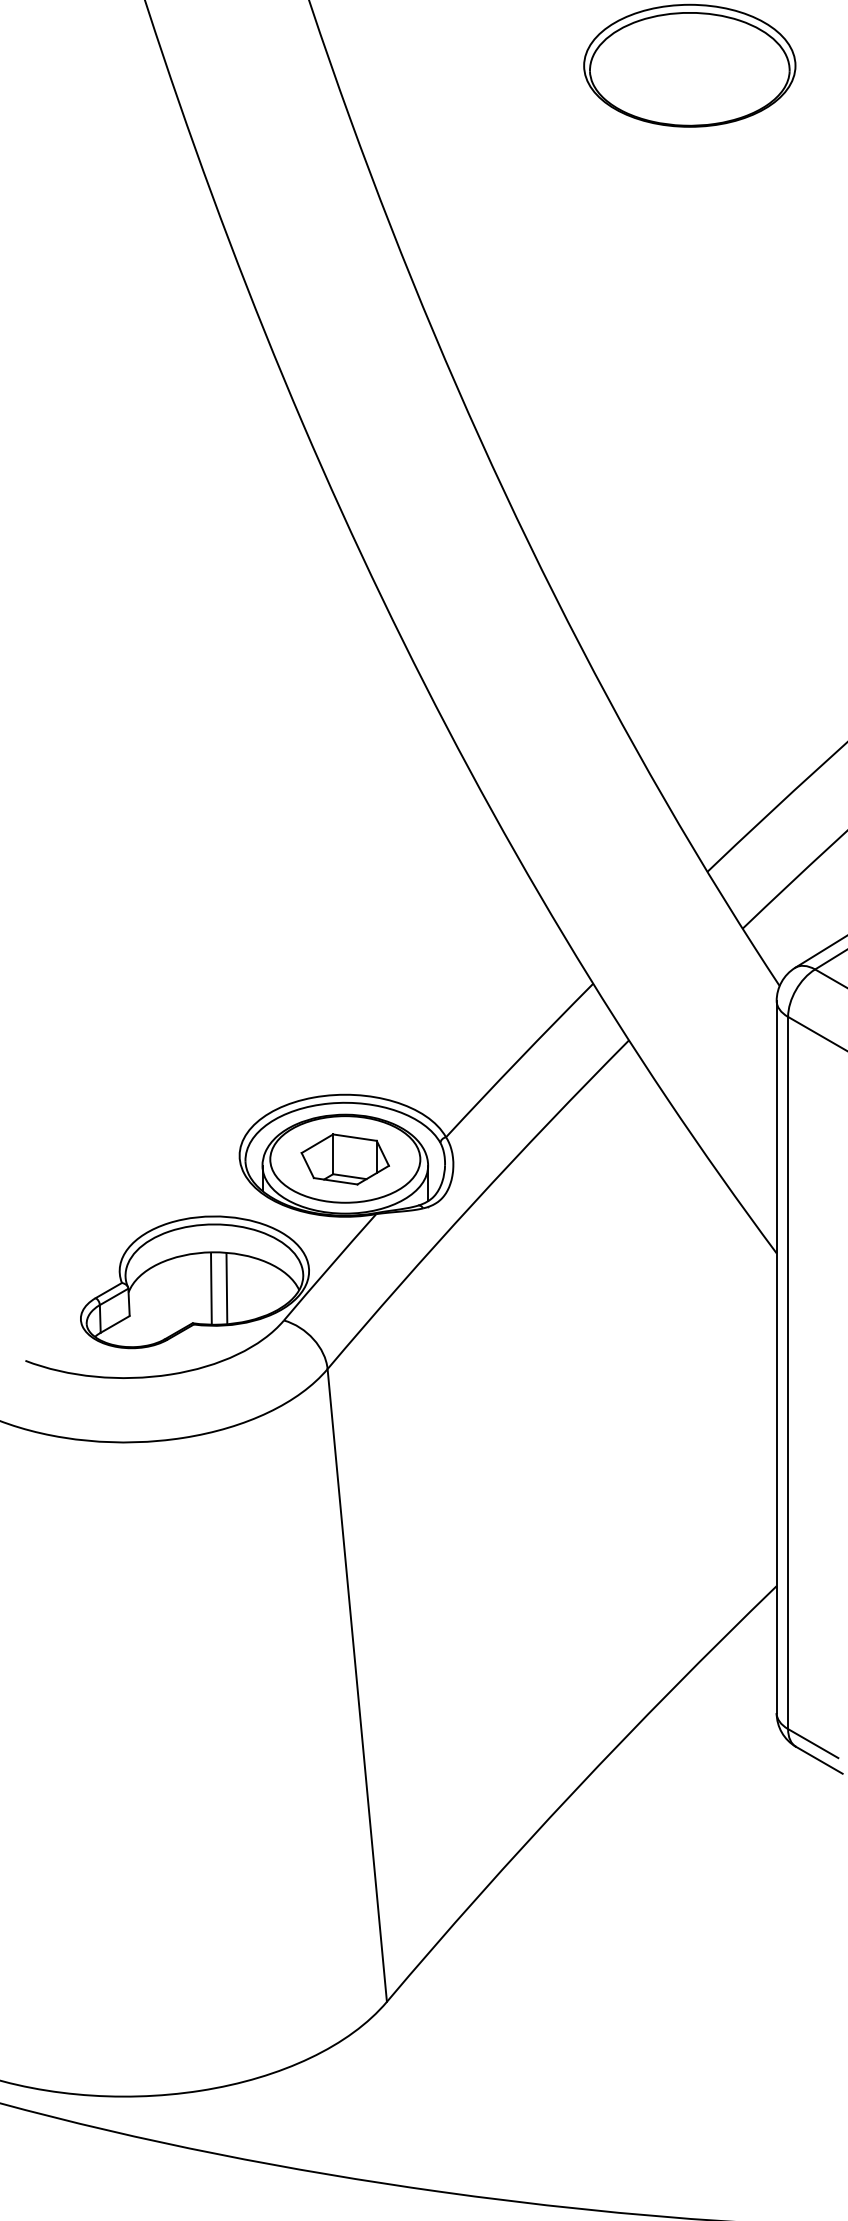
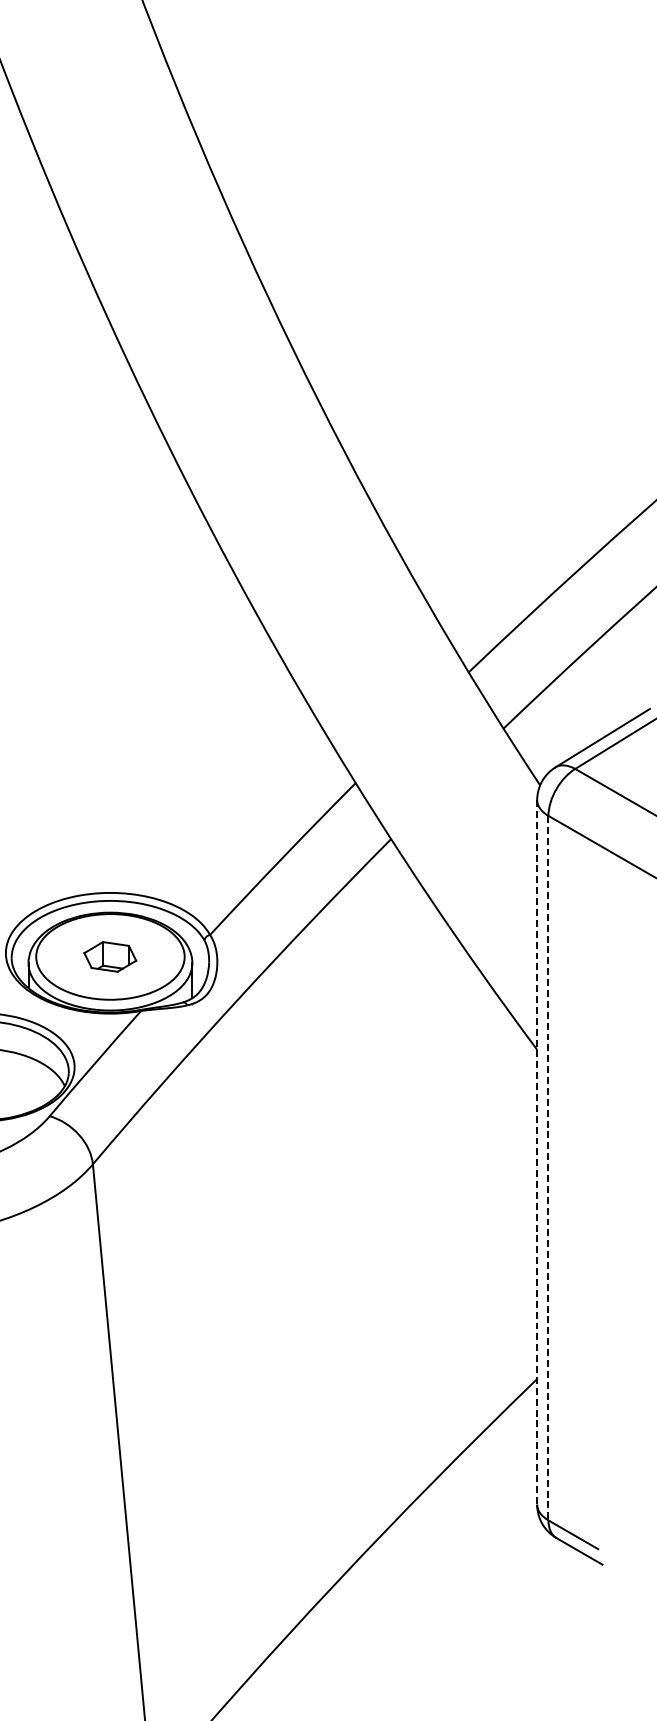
part: (344, 1159) -> (109, 956), size x0.6
line: (776, 1357) -> (537, 1152), solid -> dashed
line: (788, 1373) -> (548, 1168), solid -> dashed

